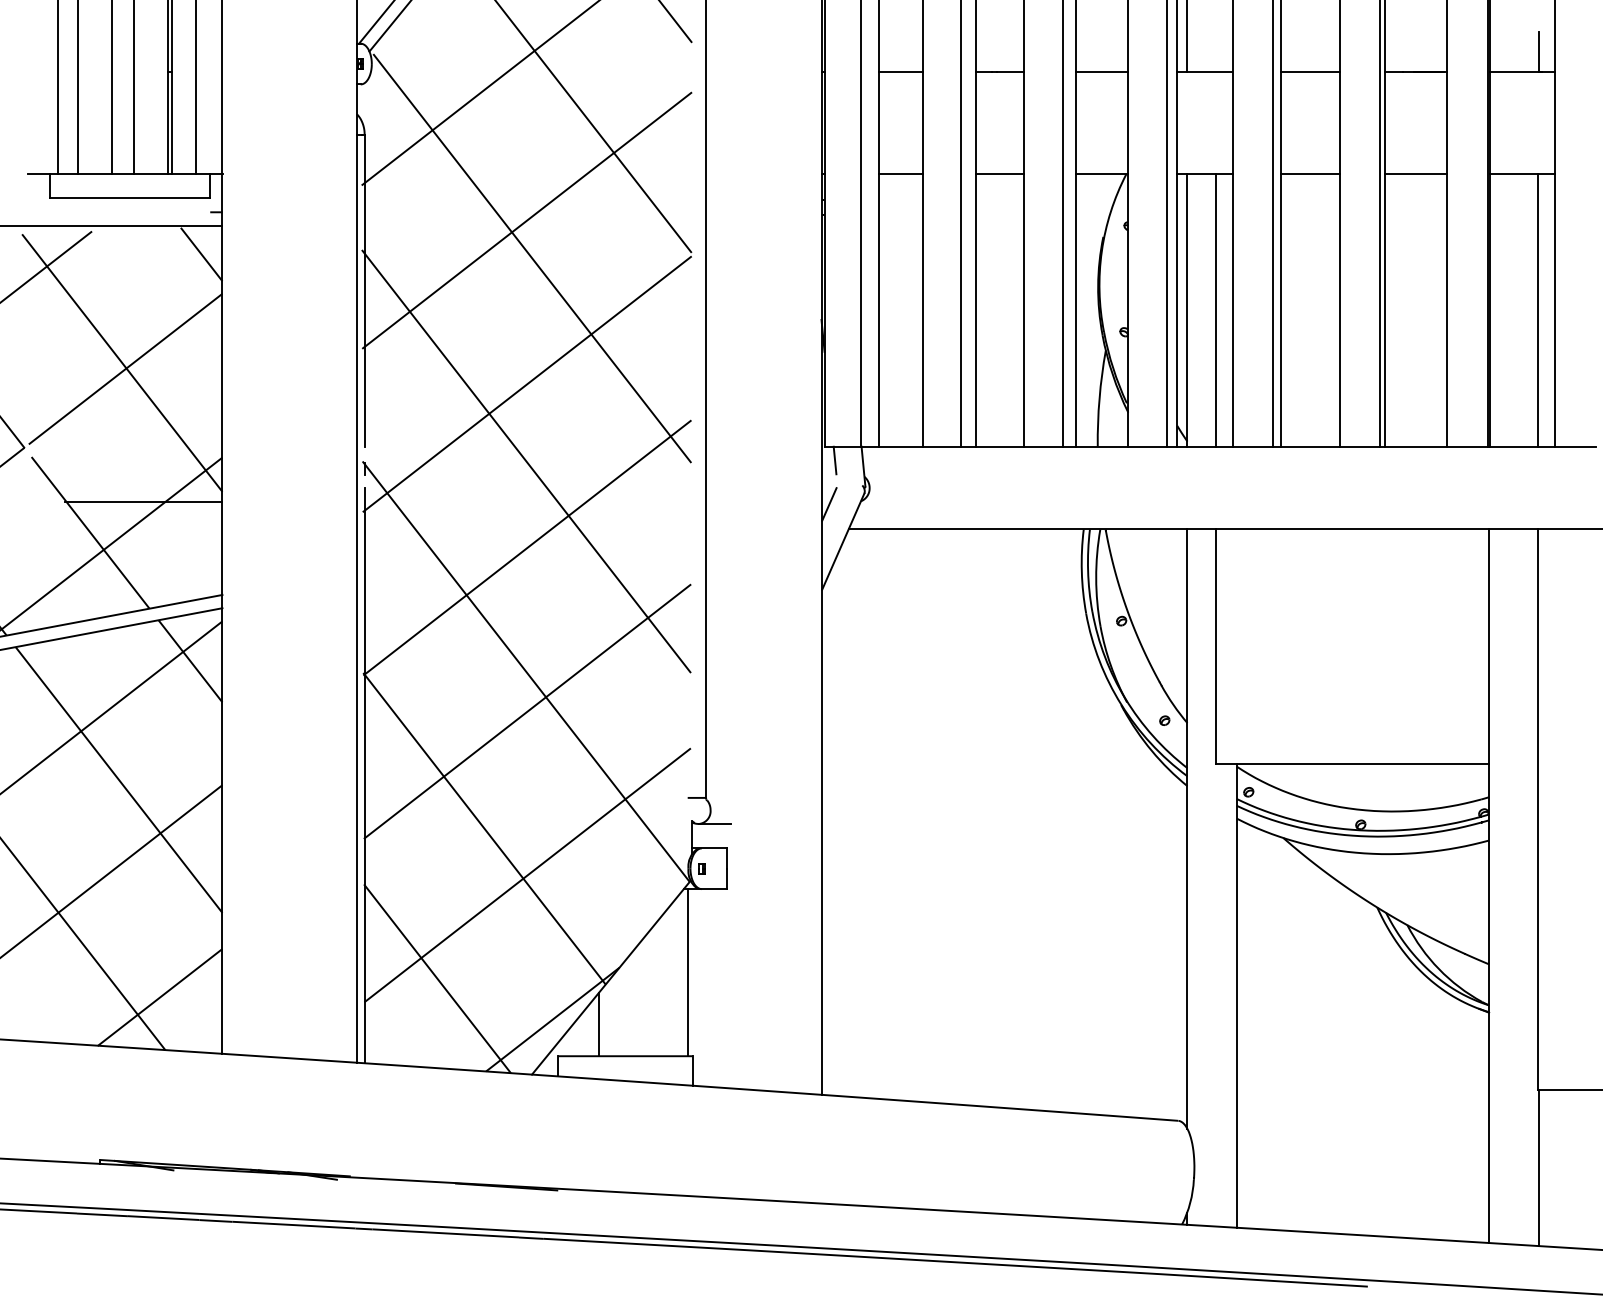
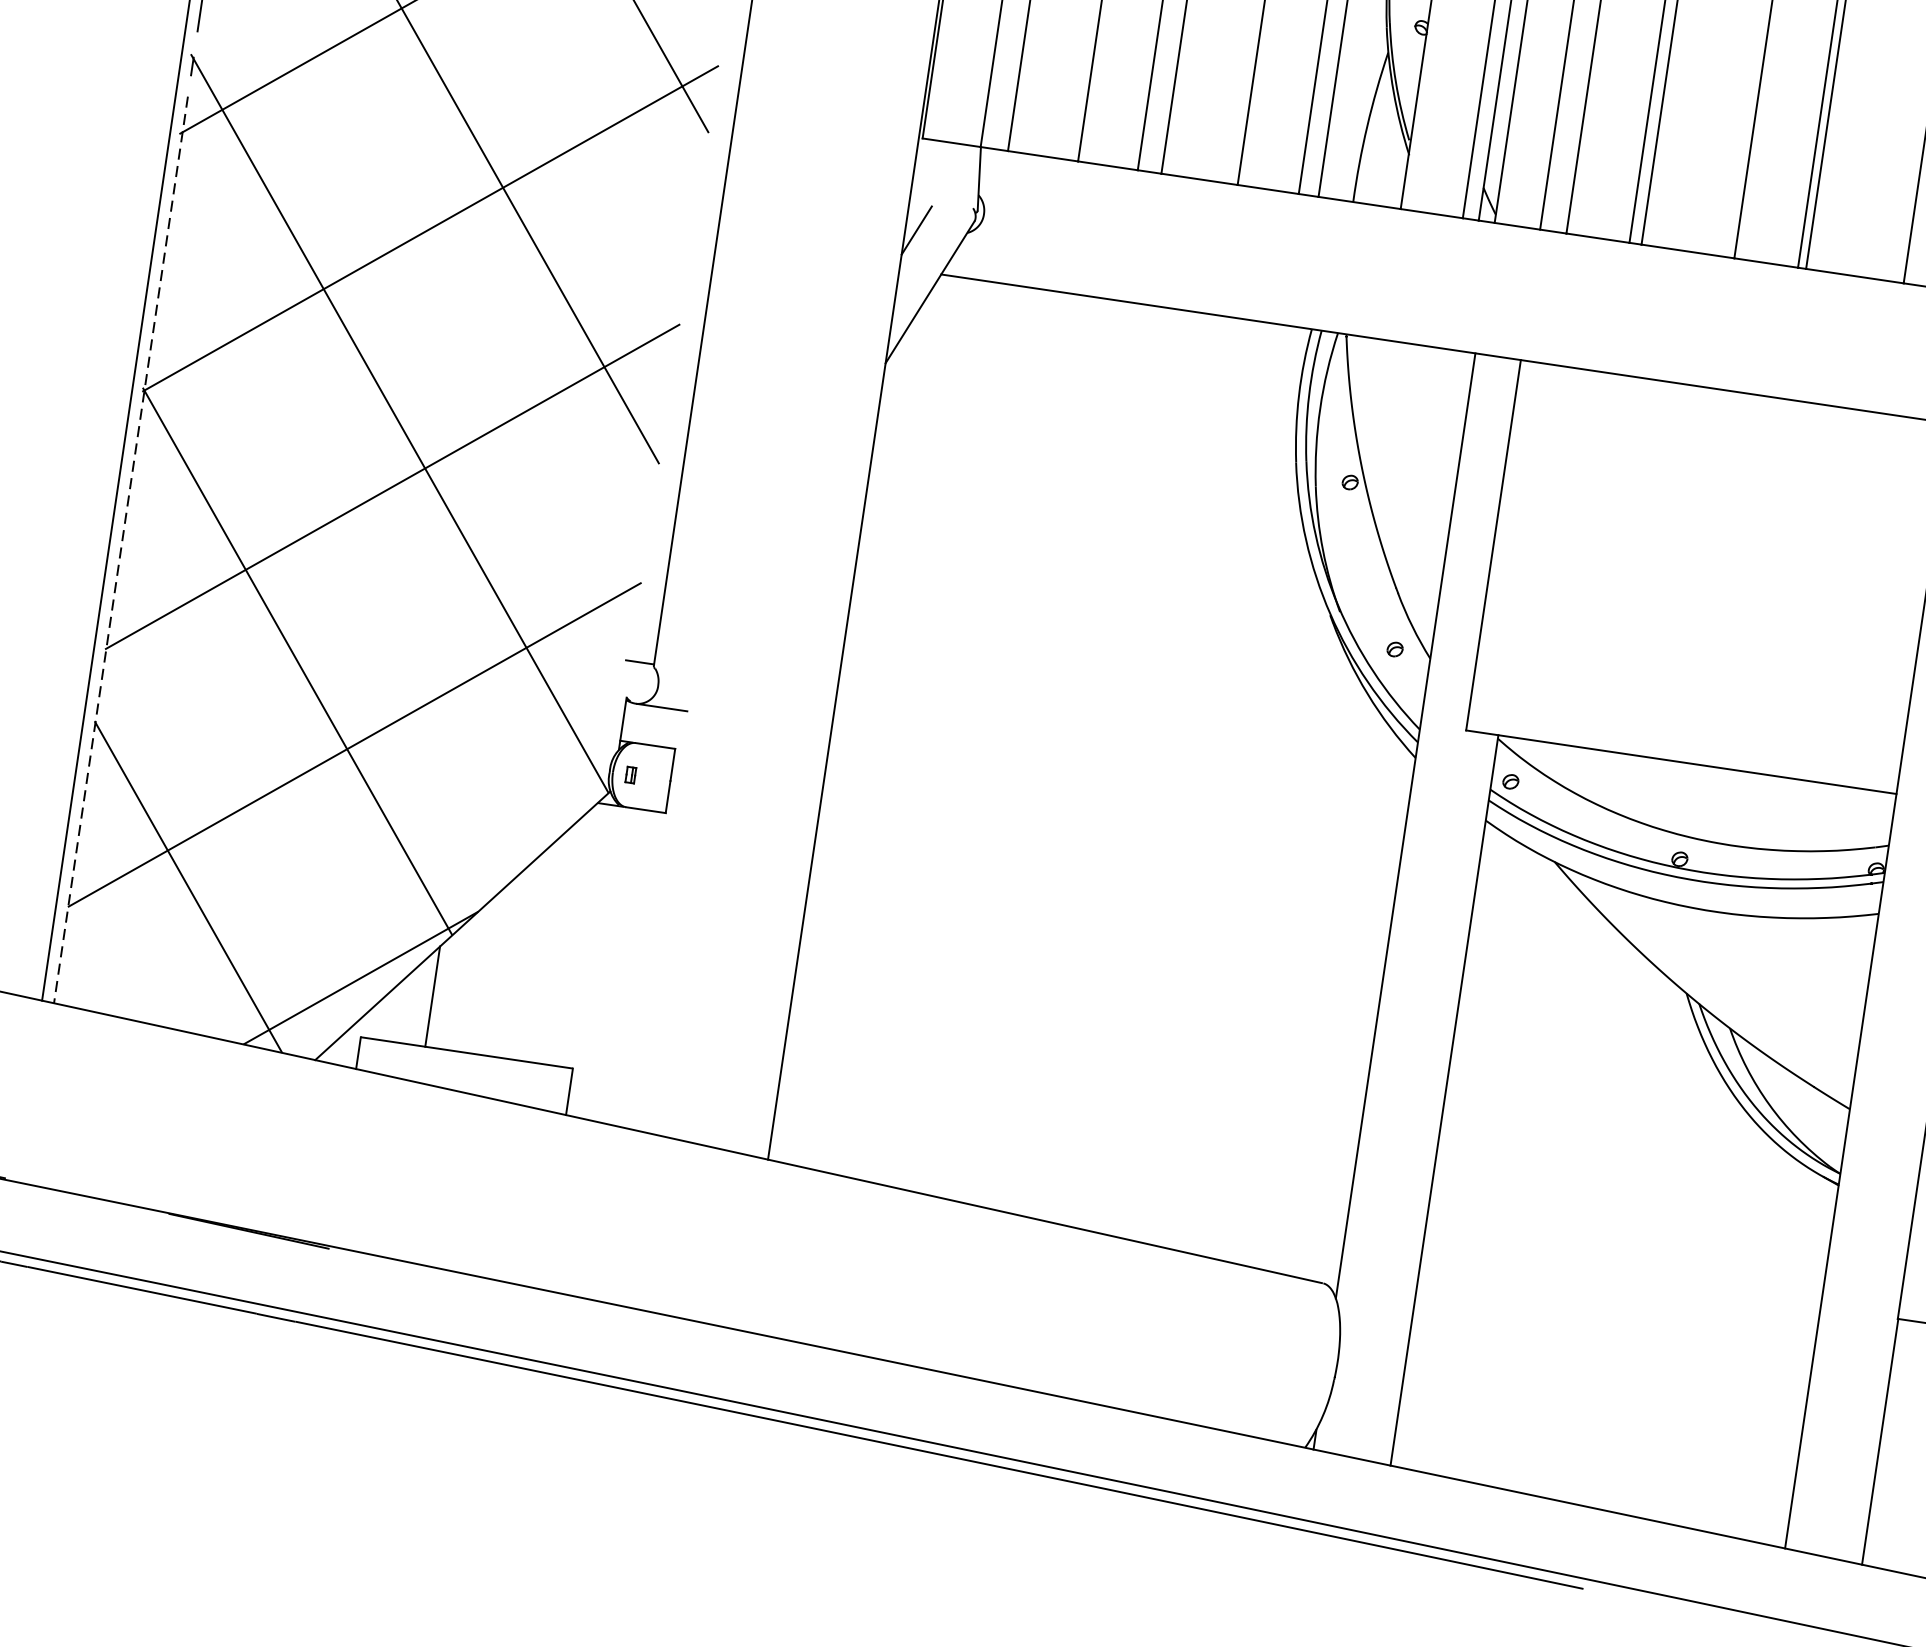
line: (834, 460) -> (935, 162), removed
line: (364, 775) -> (120, 549), solid -> dashed
line: (687, 972) -> (584, 935), removed

